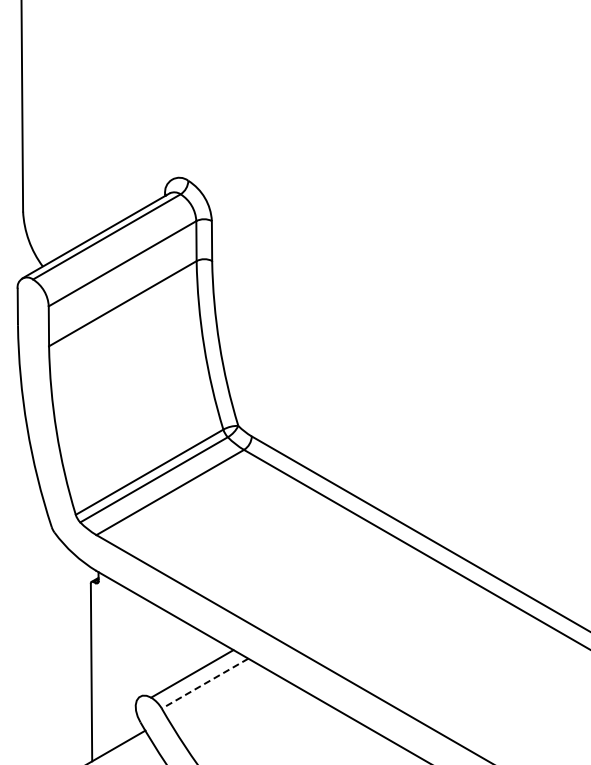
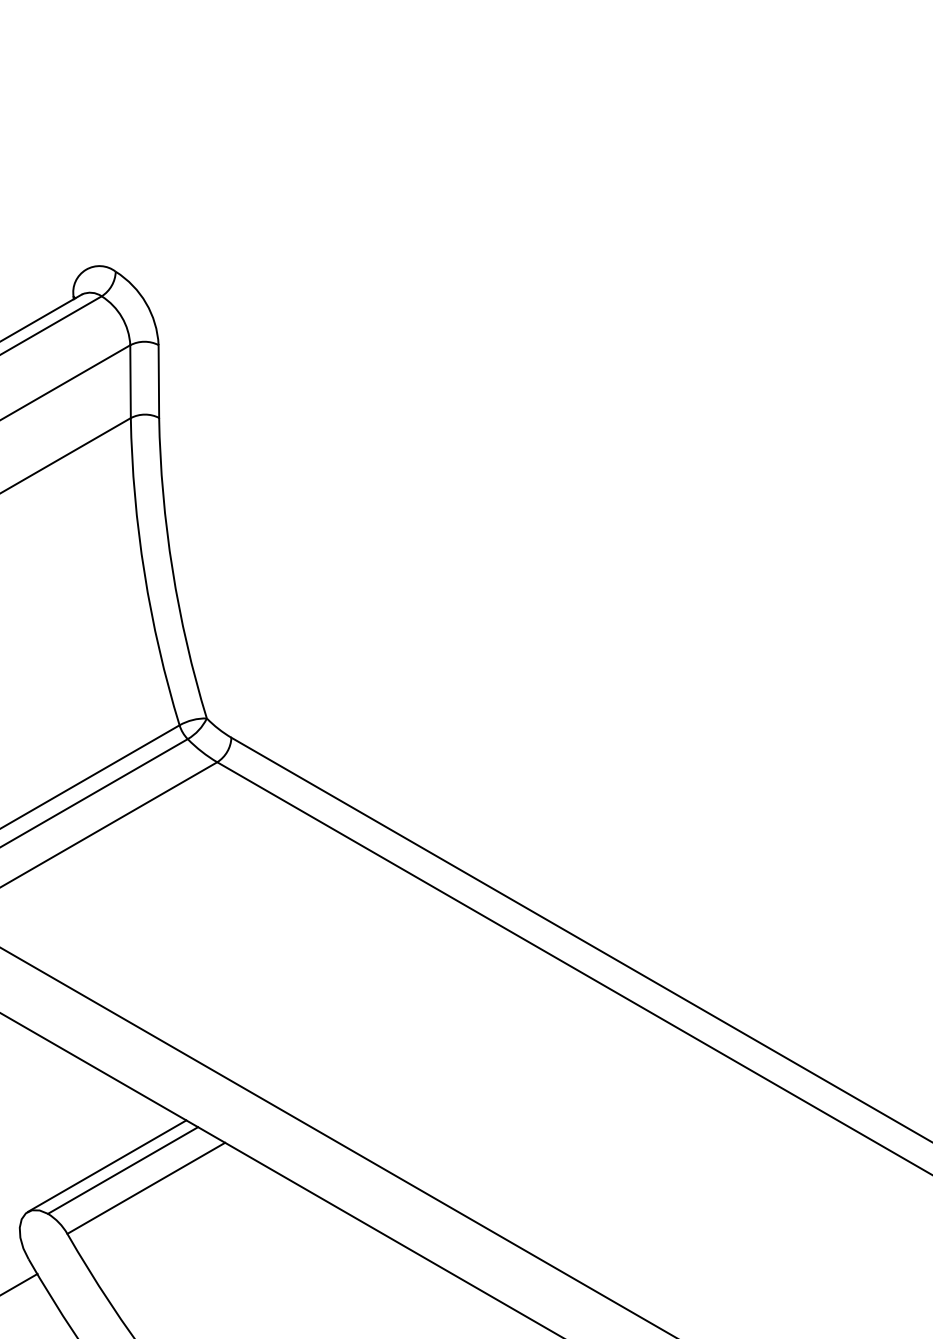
line: (183, 671) -> (106, 1166), added
line: (205, 683) -> (146, 1188), dashed -> solid

